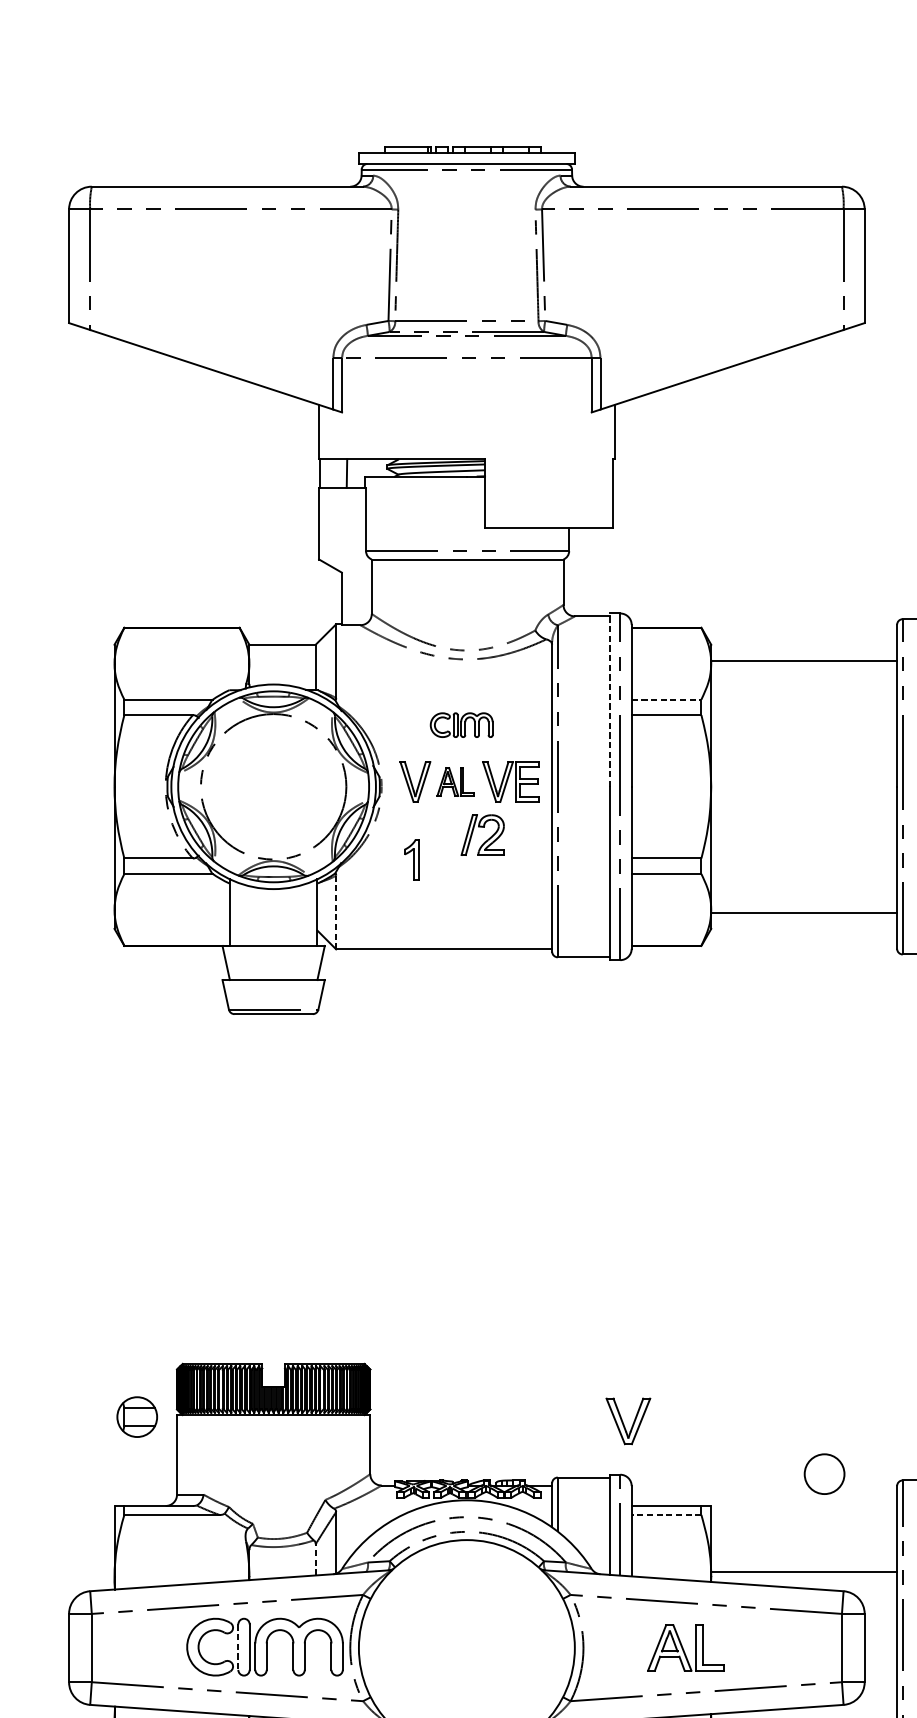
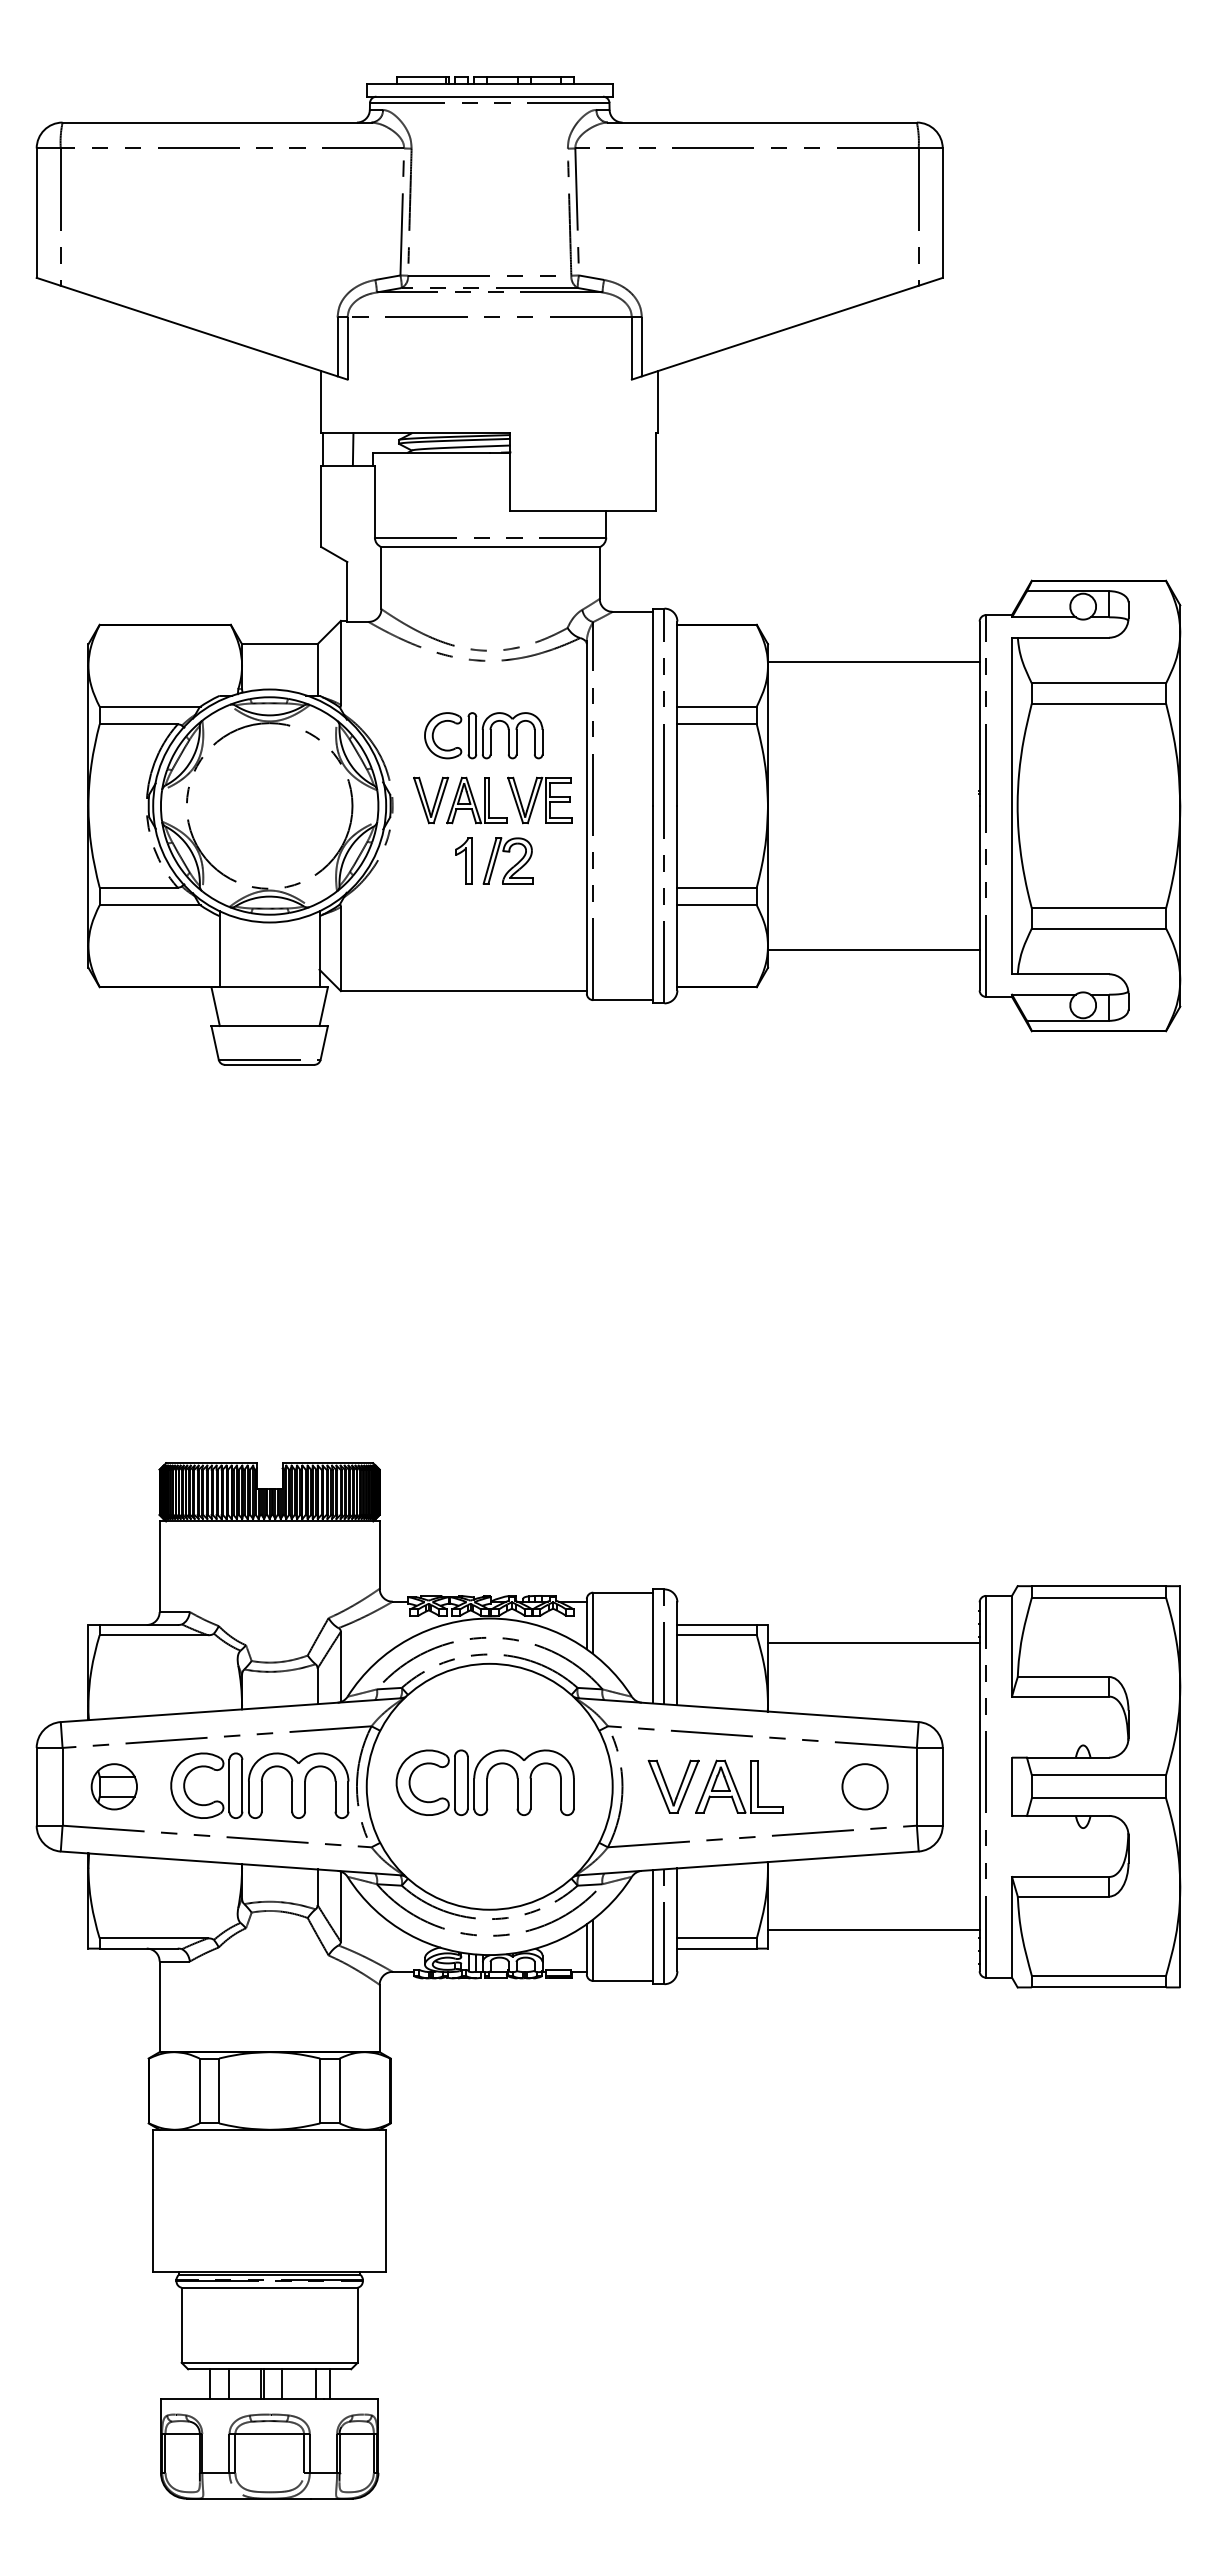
line: (666, 699) -> (717, 706), dashed -> solid
line: (609, 700) -> (652, 707), dashed -> solid
part: (461, 724) -> (483, 735), size x1.67
part: (455, 781) -> (476, 800), size x1.43
part: (411, 859) -> (463, 860), moved
line: (335, 912) -> (340, 949), dashed -> solid
part: (136, 1416) -> (113, 1786), moved
part: (628, 1421) -> (673, 1786), moved
circle: (824, 1473) -> (864, 1786), moved
line: (666, 1515) -> (717, 1635), dashed -> solid
line: (315, 1559) -> (317, 1686), dashed -> solid
line: (803, 1572) -> (873, 1643), moved
part: (462, 1644) -> (484, 1782), added
line: (238, 1646) -> (229, 1785), dashed -> solid

